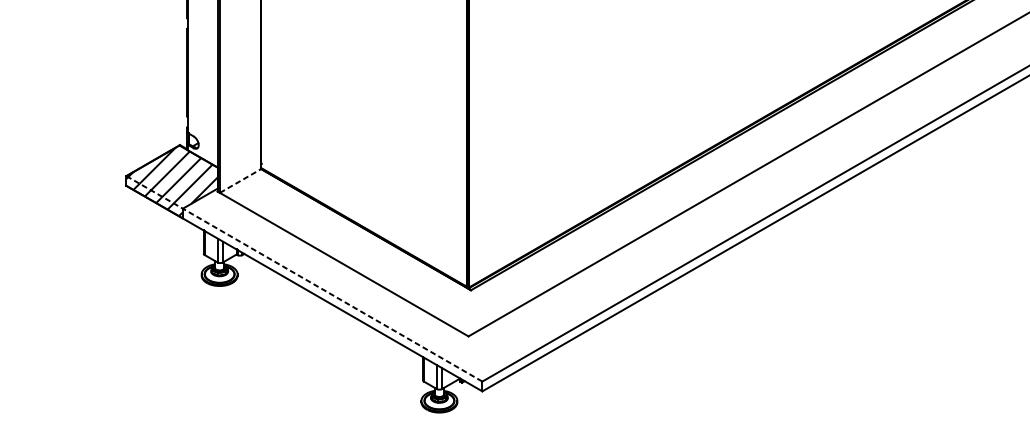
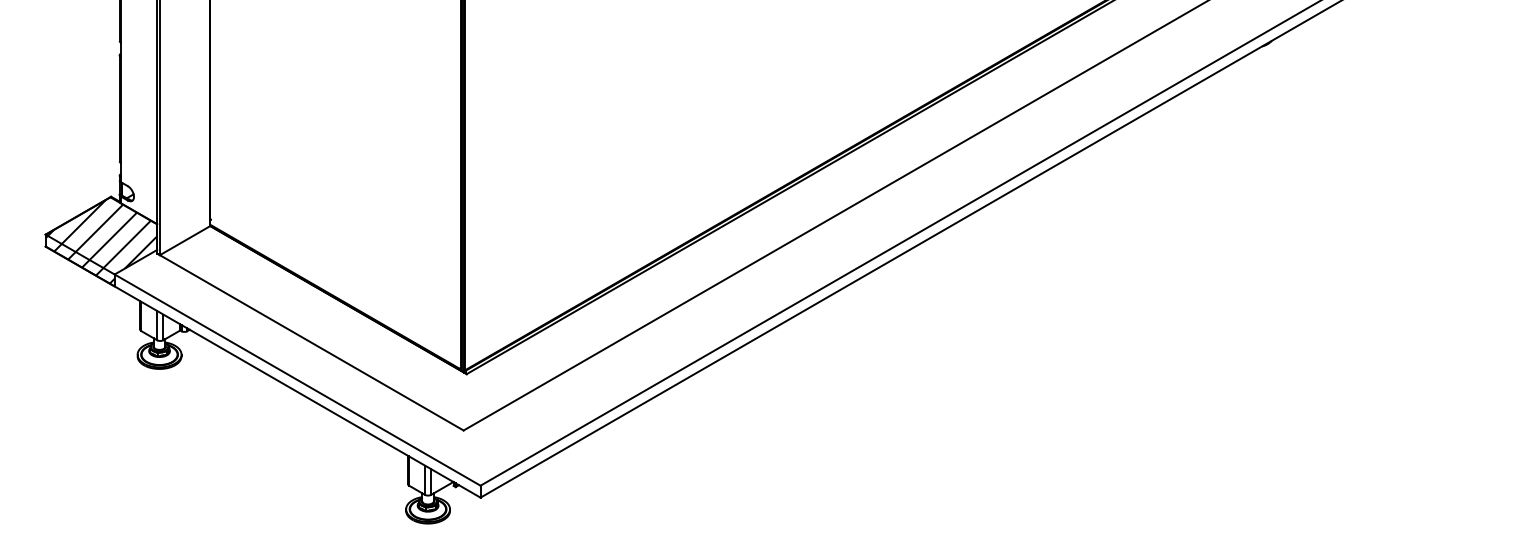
line: (240, 180) -> (185, 240), dashed -> solid
line: (304, 279) -> (263, 360), dashed -> solid

